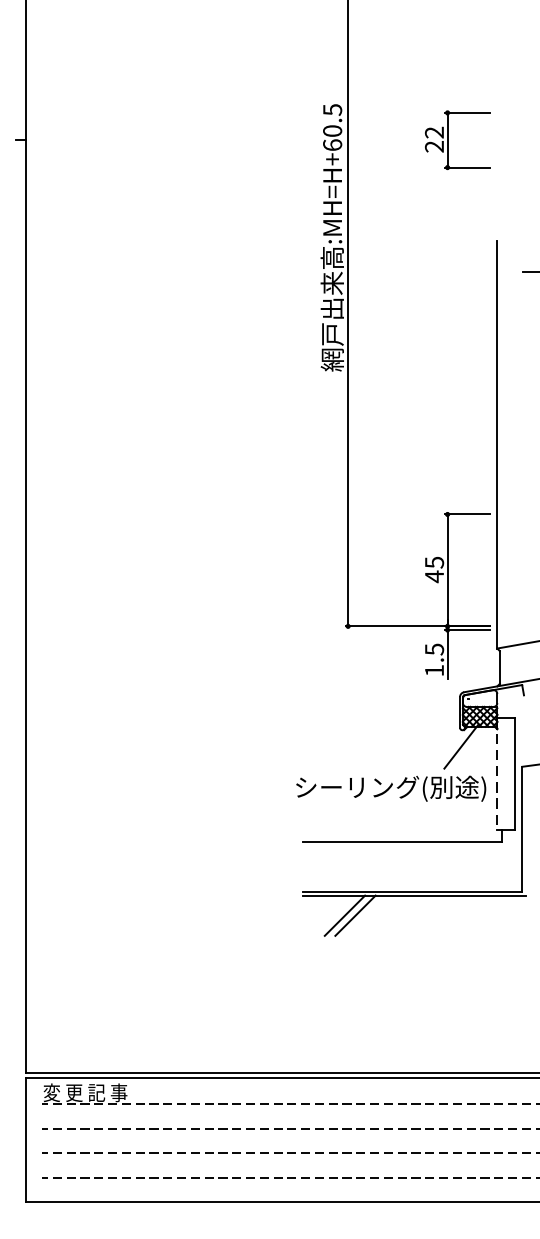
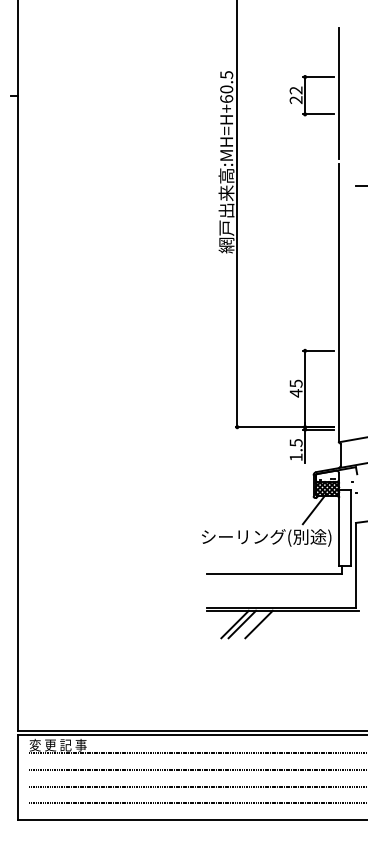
line: (498, 137) -> (339, 93), added
line: (498, 774) -> (339, 528), dashed -> solid
line: (379, 915) -> (258, 624), added

